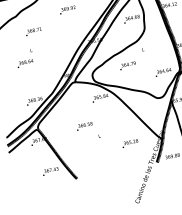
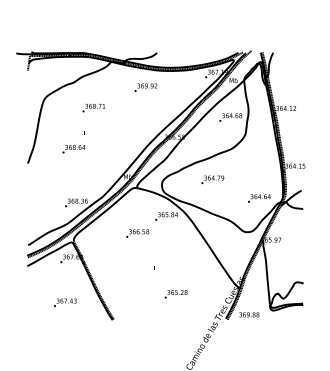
text: (84, 126) -> (137, 233), moved
text: (129, 143) -> (175, 294), moved
text: (50, 171) -> (65, 302), moved

